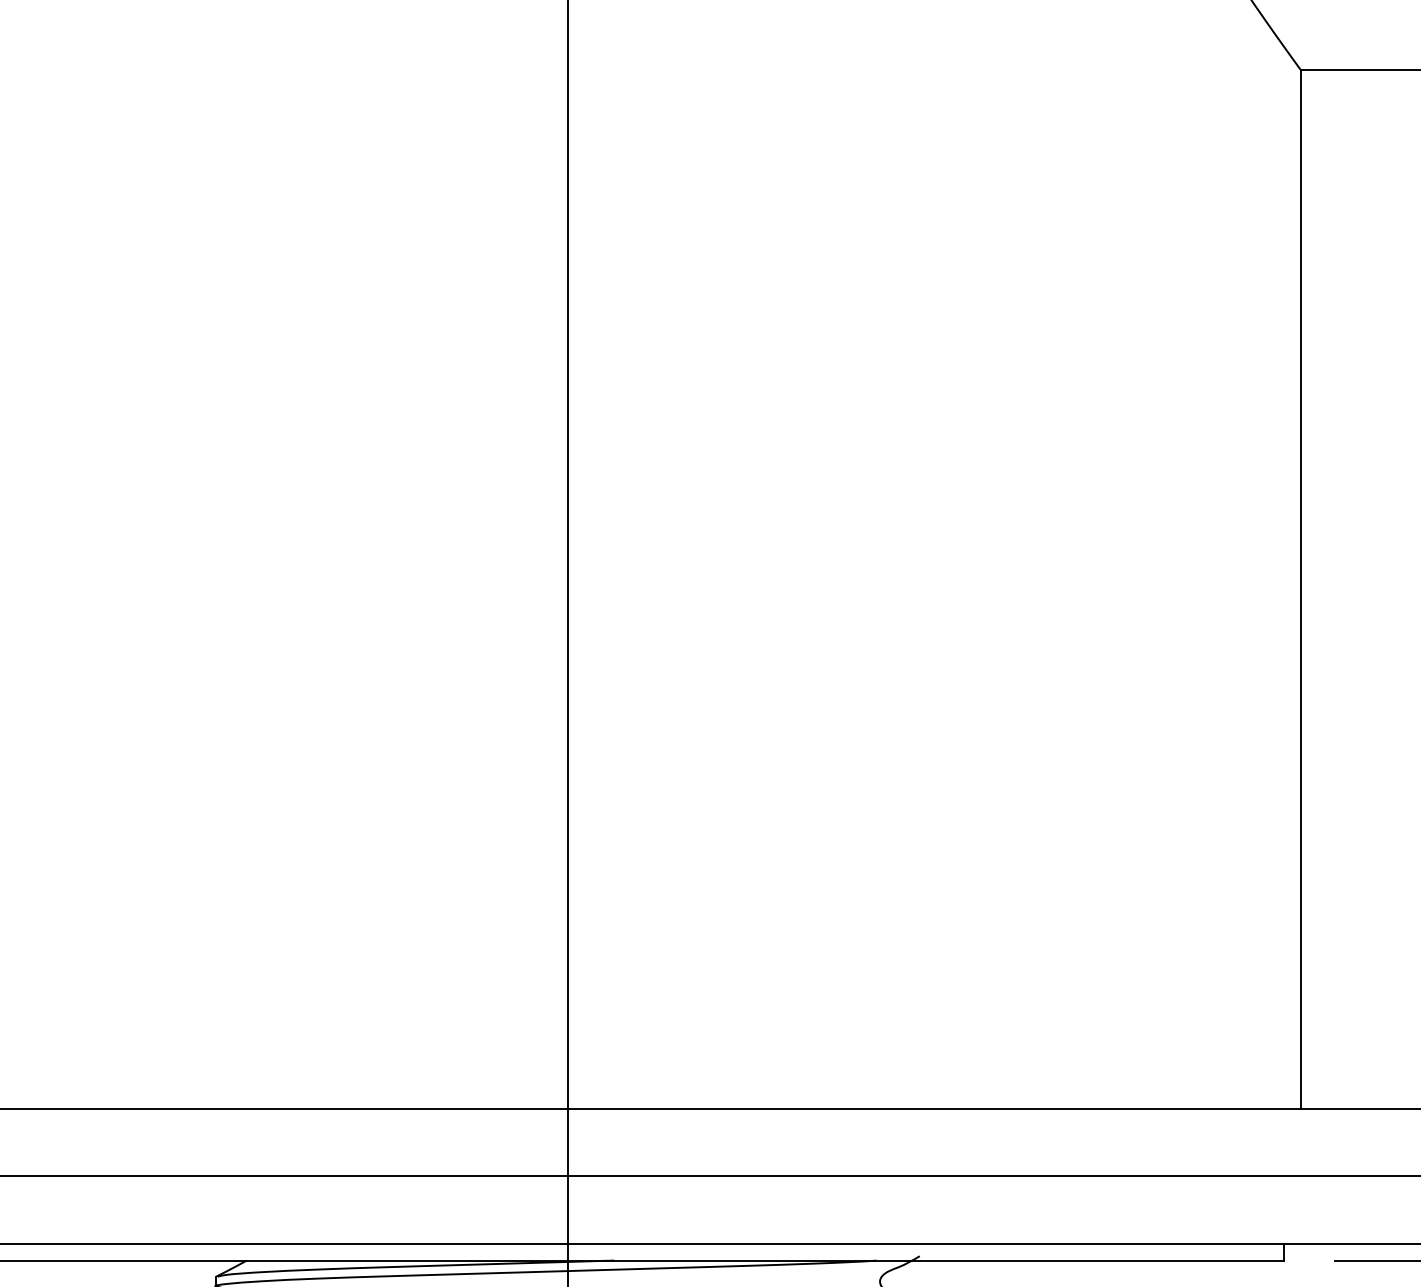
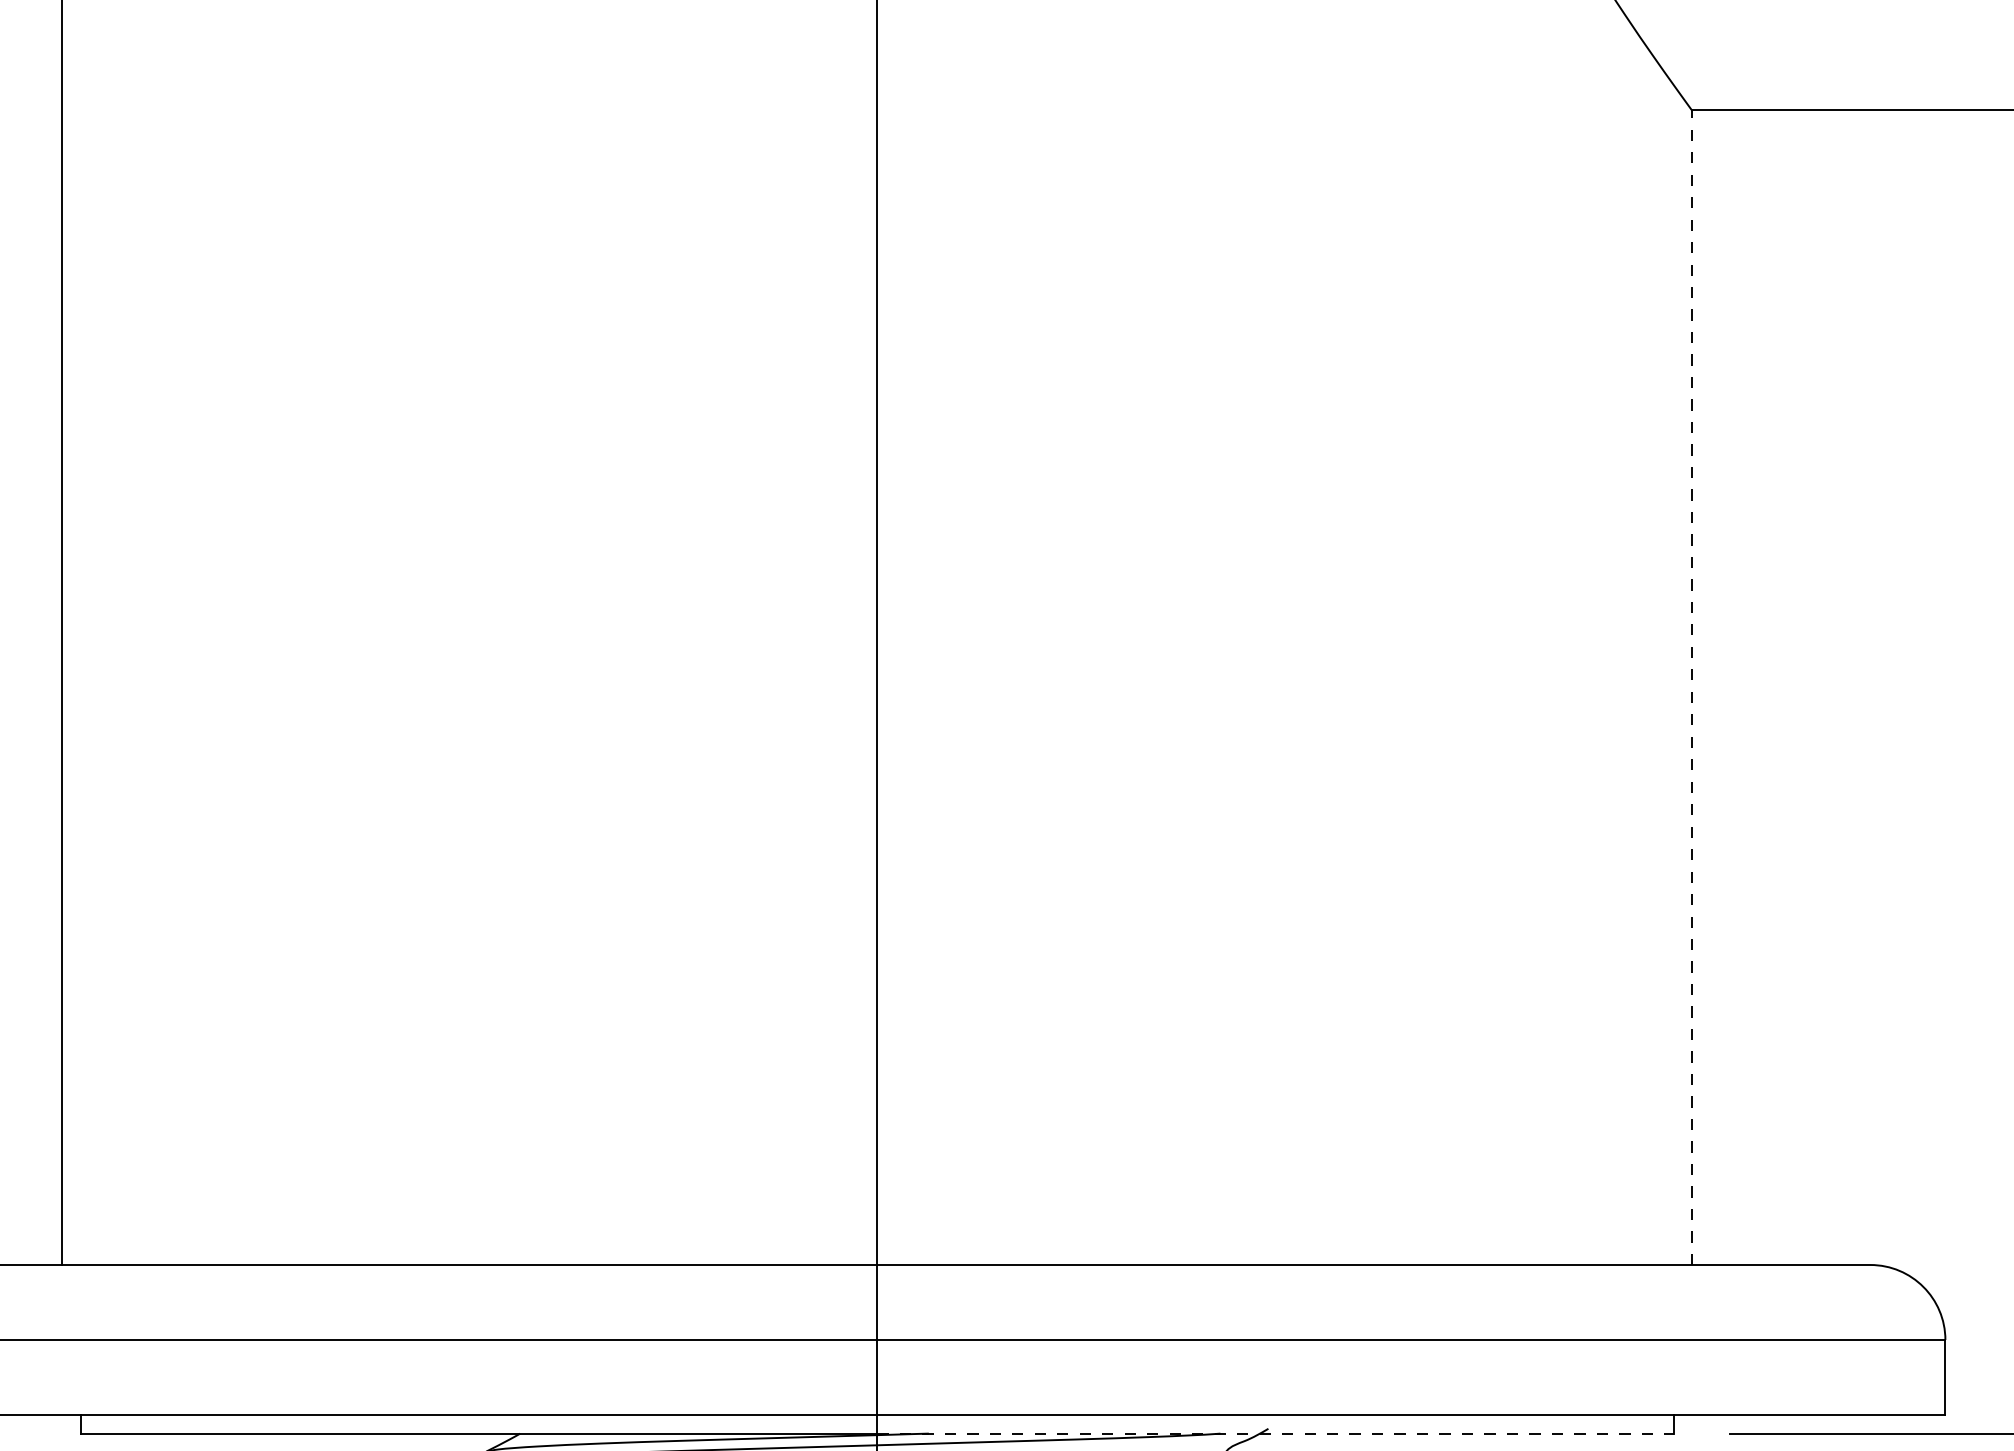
line: (1301, 589) -> (1692, 687), solid -> dashed
line: (927, 1260) -> (1276, 1433), solid -> dashed

